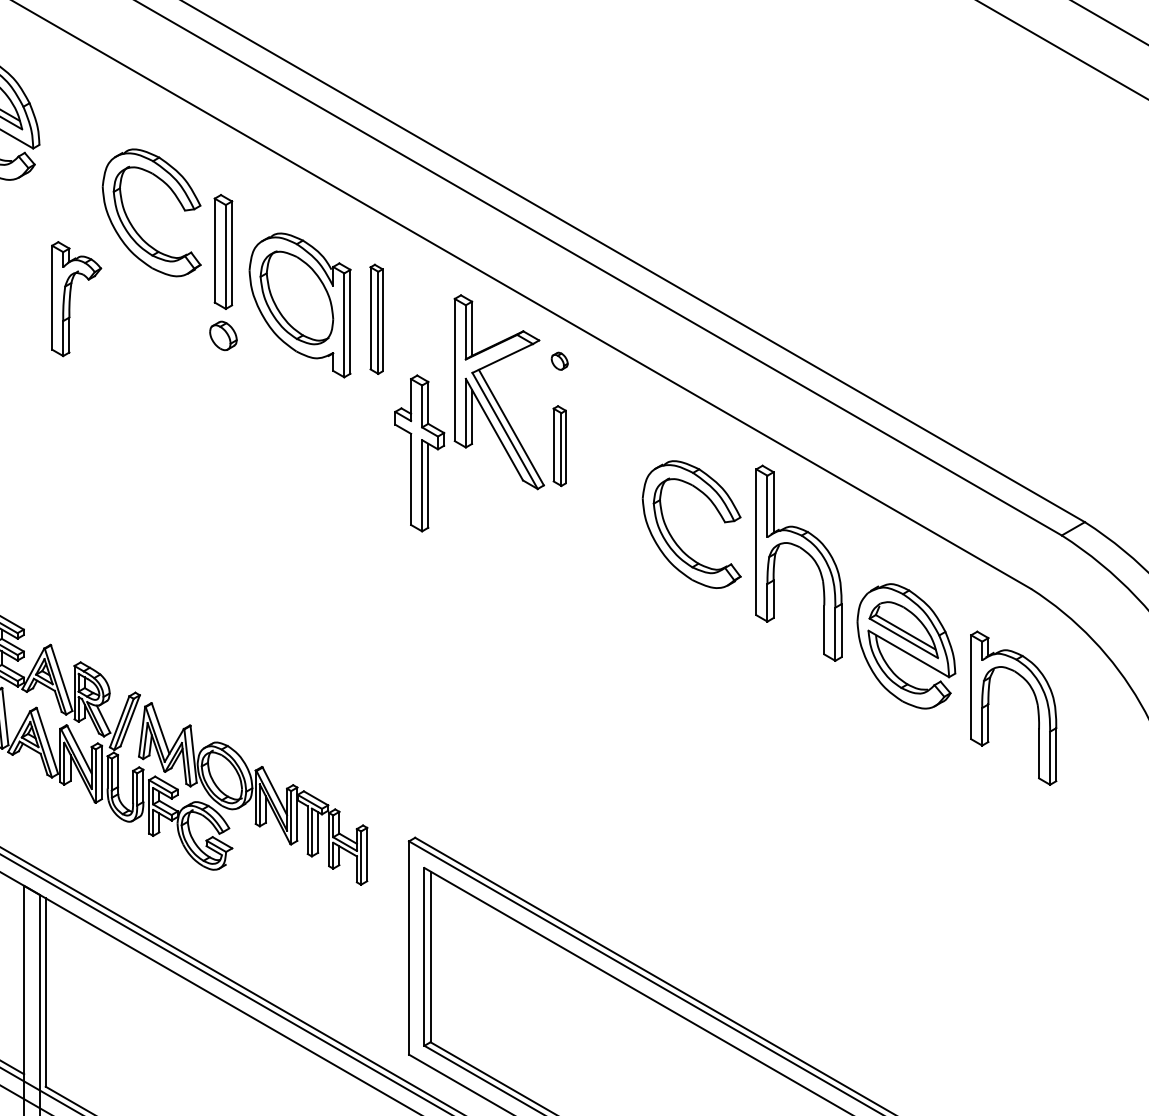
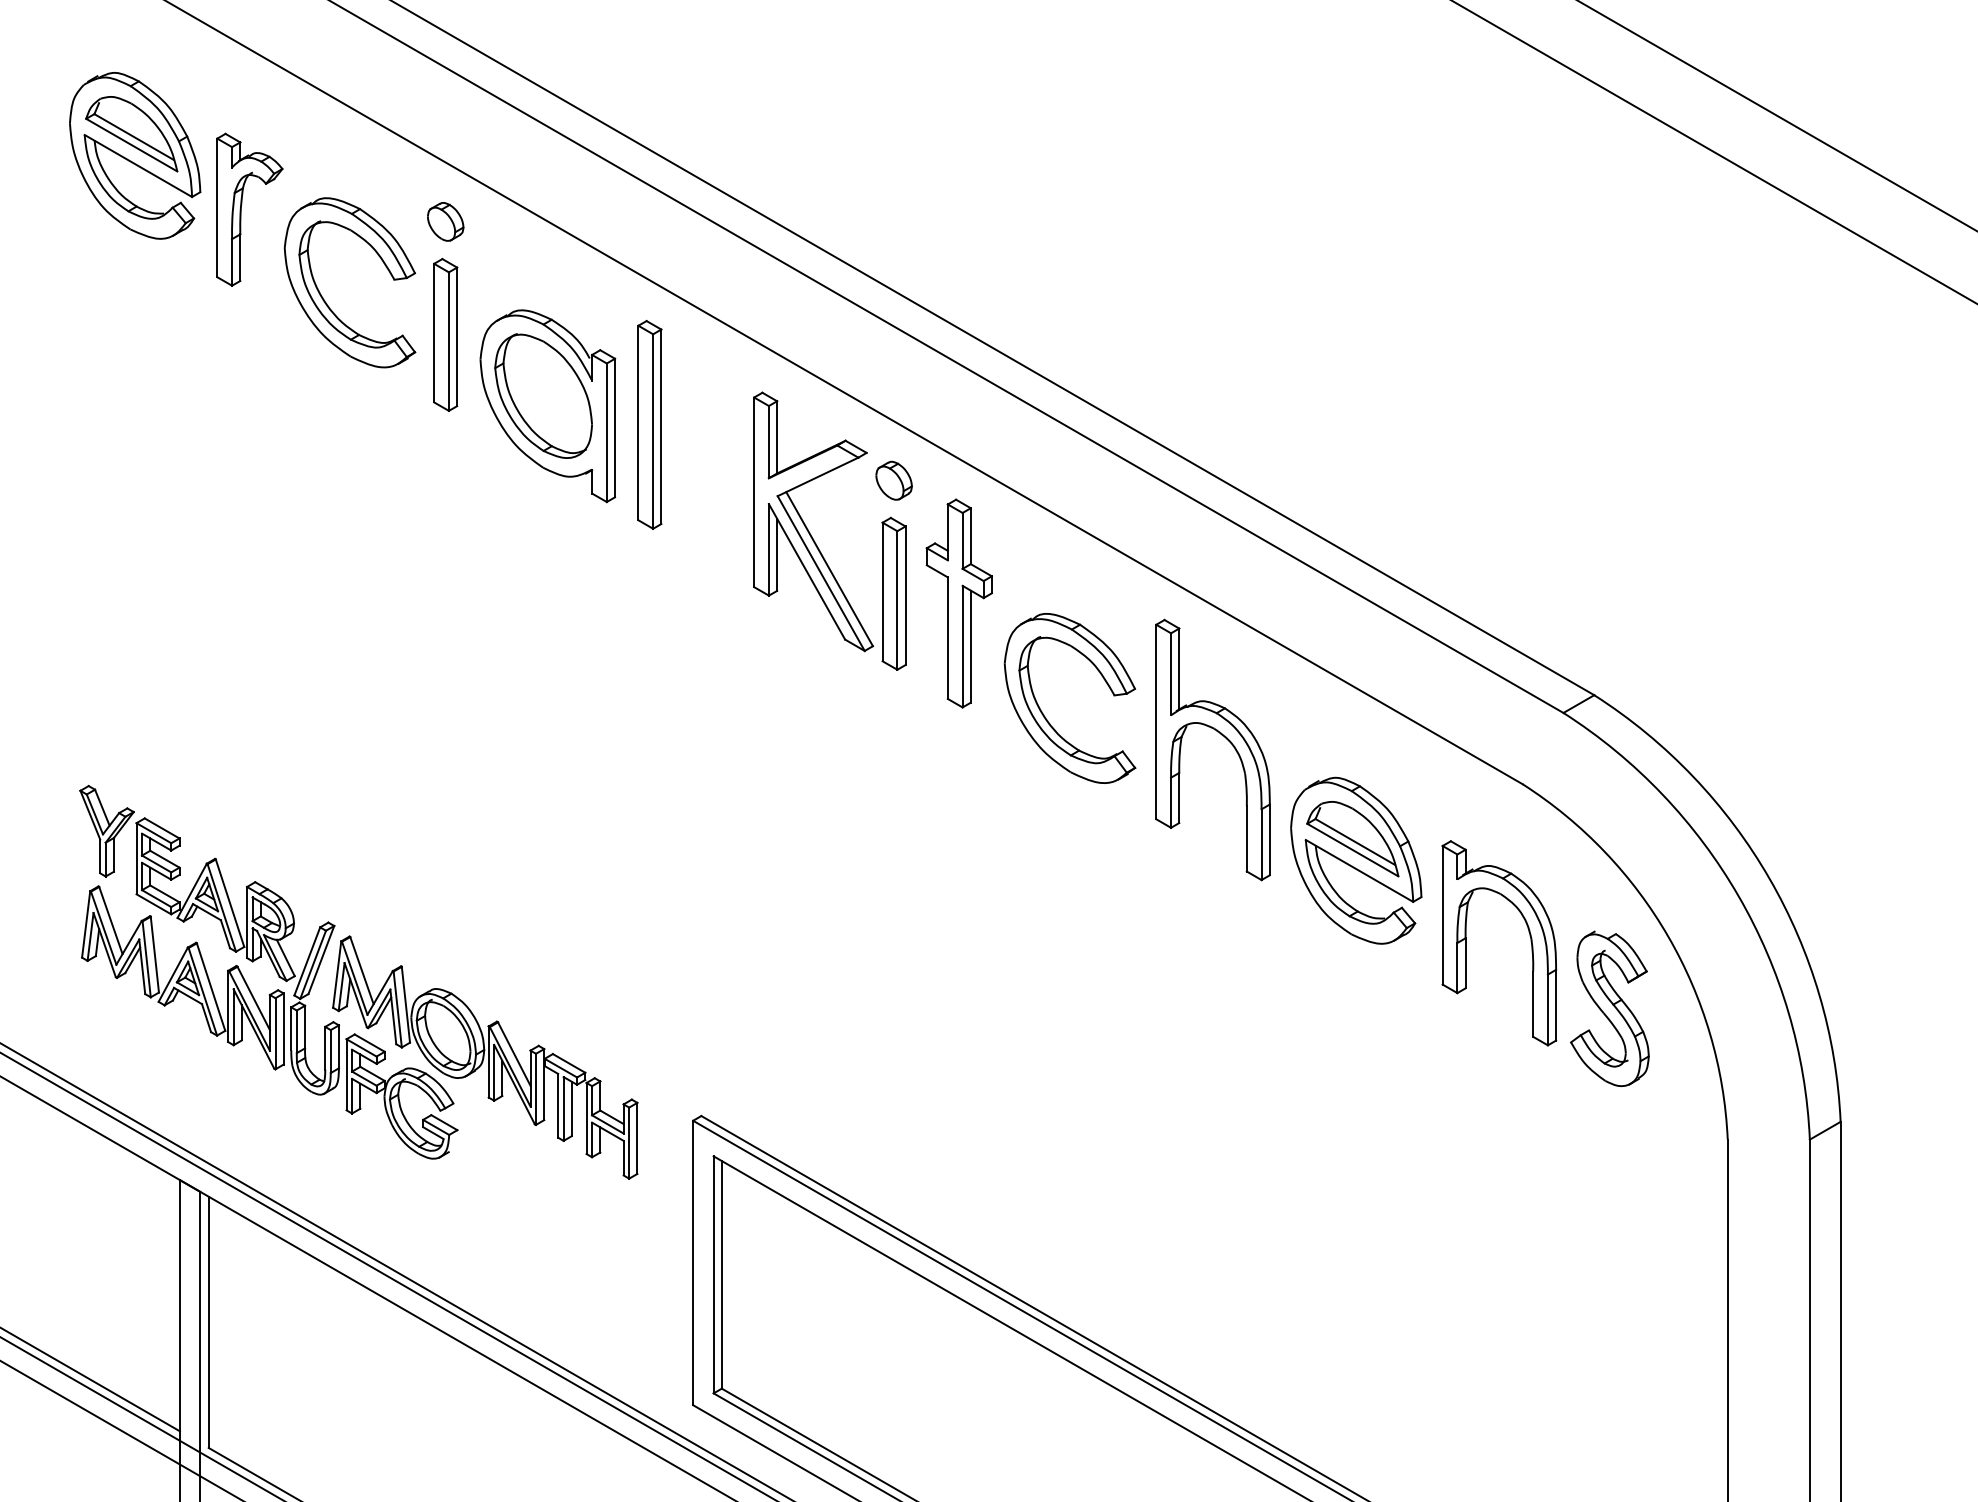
part: (70, 298) -> (241, 209), moved
part: (376, 319) -> (649, 424), size x1.43
part: (223, 335) -> (445, 221), moved
part: (559, 361) -> (893, 480), size x1.67
part: (559, 445) -> (893, 593), size x1.43
part: (419, 453) -> (958, 603), moved
part: (1096, 757) -> (1609, 1008), added

